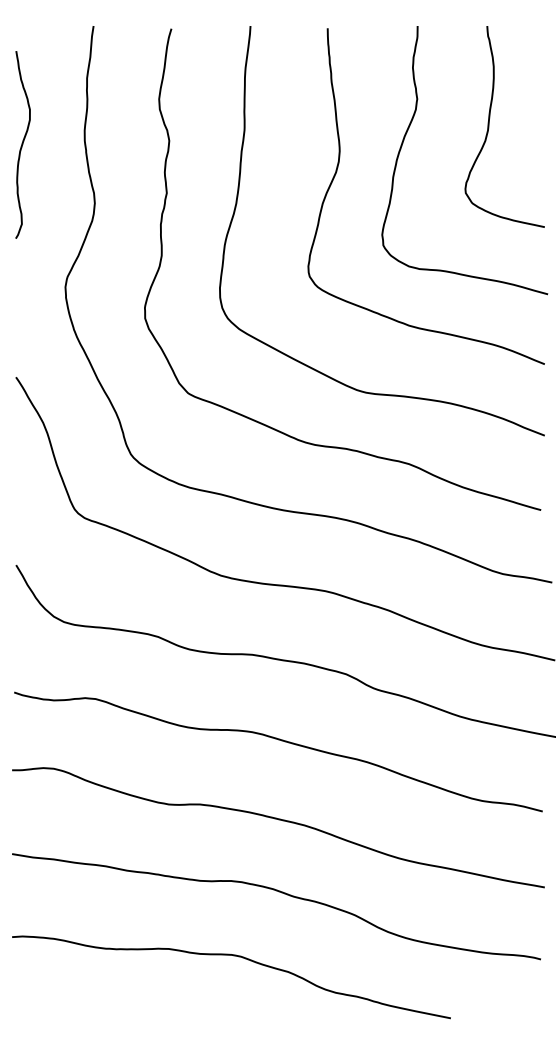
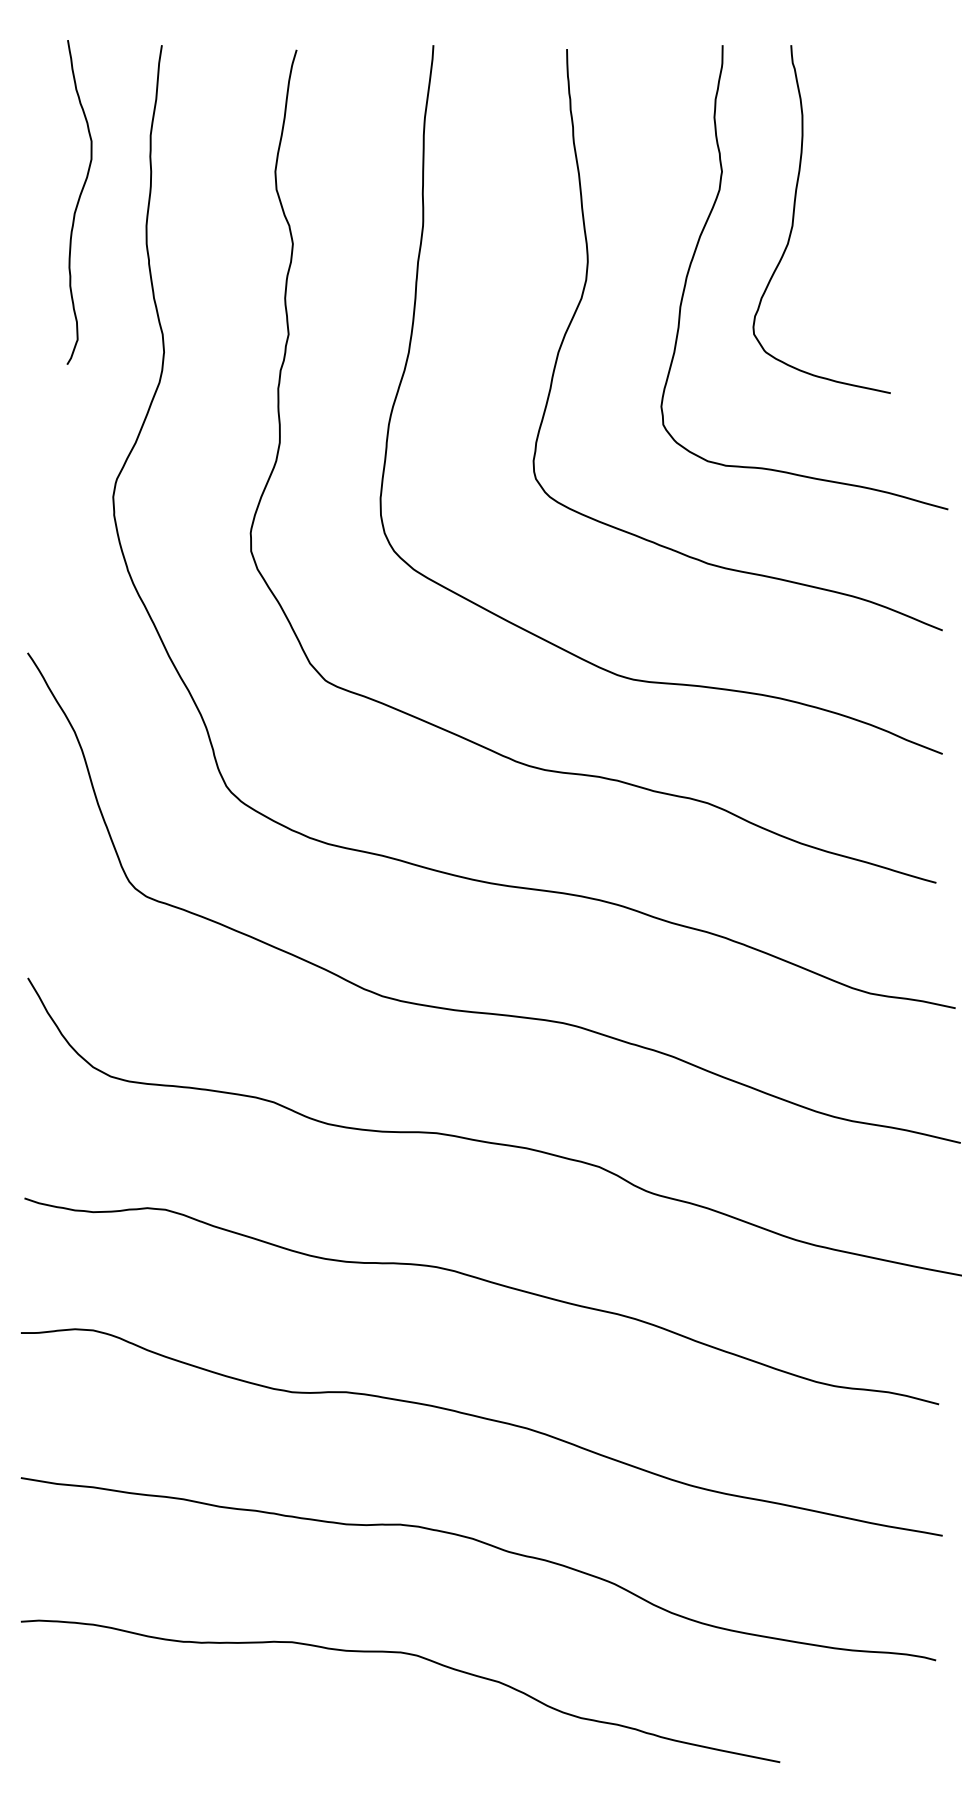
curve: (489, 126) -> (795, 219), moved
curve: (22, 144) -> (78, 201), moved

